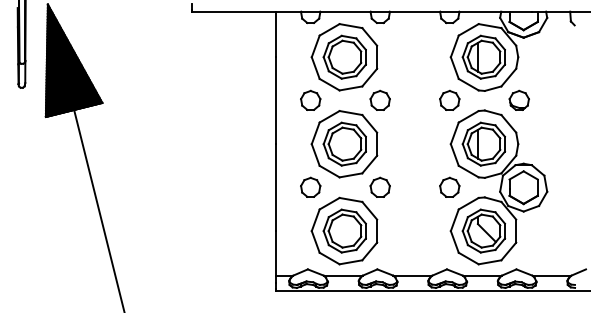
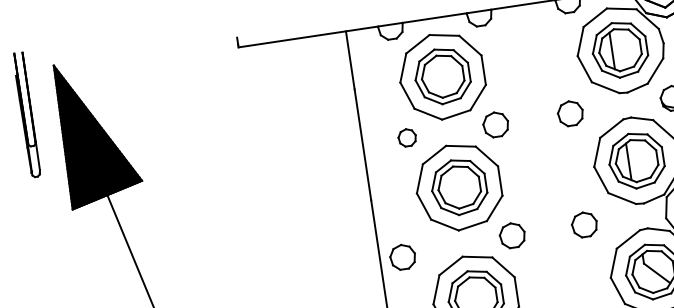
part: (310, 99) -> (406, 136), size x0.7
part: (449, 99) -> (569, 112), moved
part: (310, 186) -> (402, 256), moved
part: (449, 186) -> (584, 223), moved

